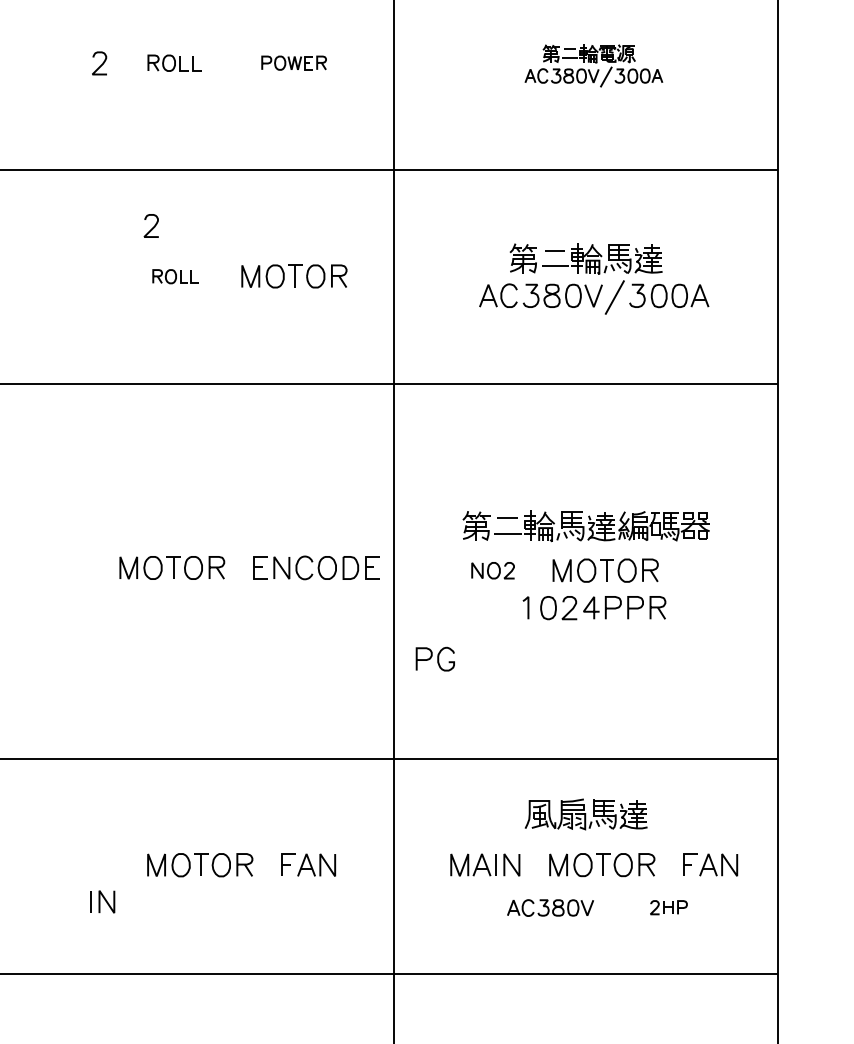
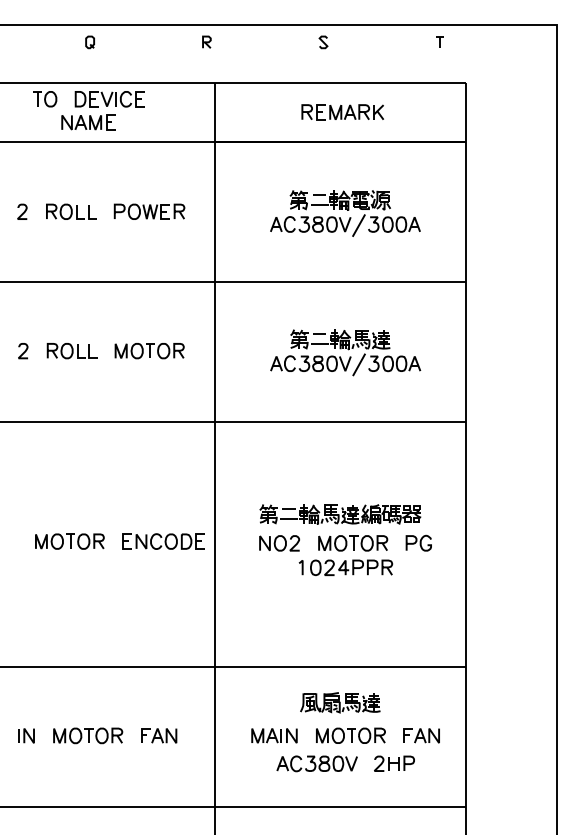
part: (174, 62) -> (71, 211), size x1.43
part: (294, 62) -> (149, 211), size x1.67
part: (593, 65) -> (345, 213), size x1.67
curve: (153, 226) -> (24, 351), moved
part: (174, 277) -> (71, 351), size x1.67
part: (492, 570) -> (279, 543), size x1.43
part: (434, 658) -> (418, 542), moved
part: (102, 901) -> (26, 735), moved
part: (549, 907) -> (316, 763), size x1.43
part: (668, 907) -> (394, 763), size x1.67

